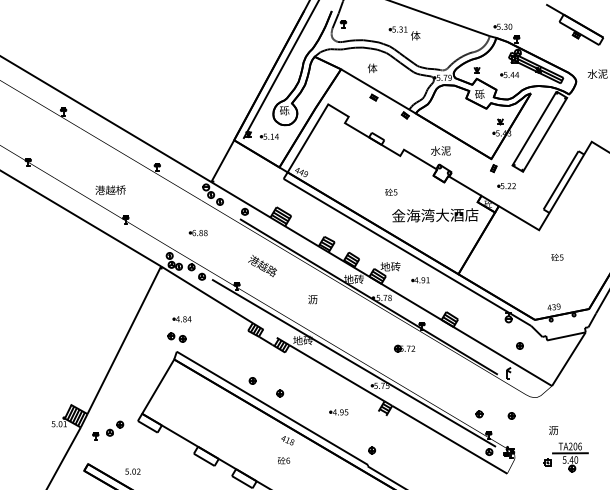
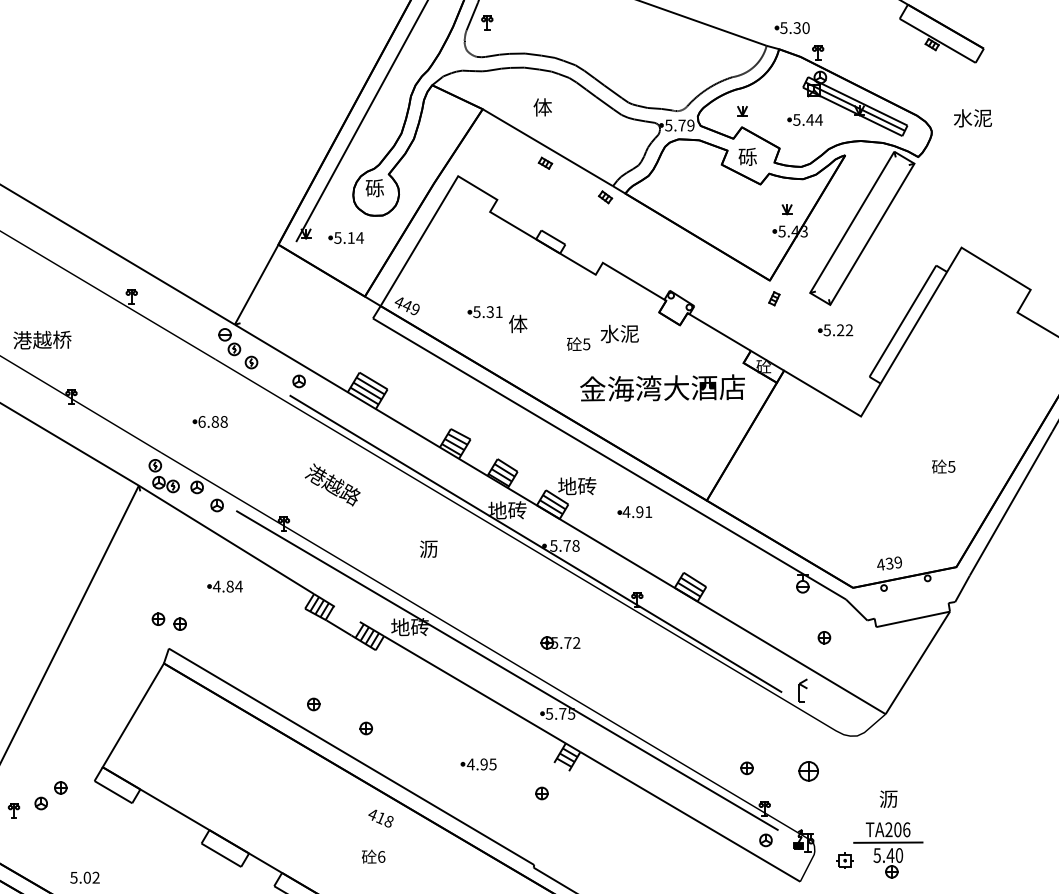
part: (404, 33) -> (496, 319), moved
text: (440, 150) -> (619, 333), moved
part: (506, 186) -> (834, 331), moved
text: (557, 256) -> (943, 464), moved
part: (181, 319) -> (223, 587), moved
part: (404, 348) -> (559, 642), moved
part: (511, 415) -> (808, 770), size x1.6
part: (372, 450) -> (542, 793), moved
part: (565, 457) -> (878, 850), moved

